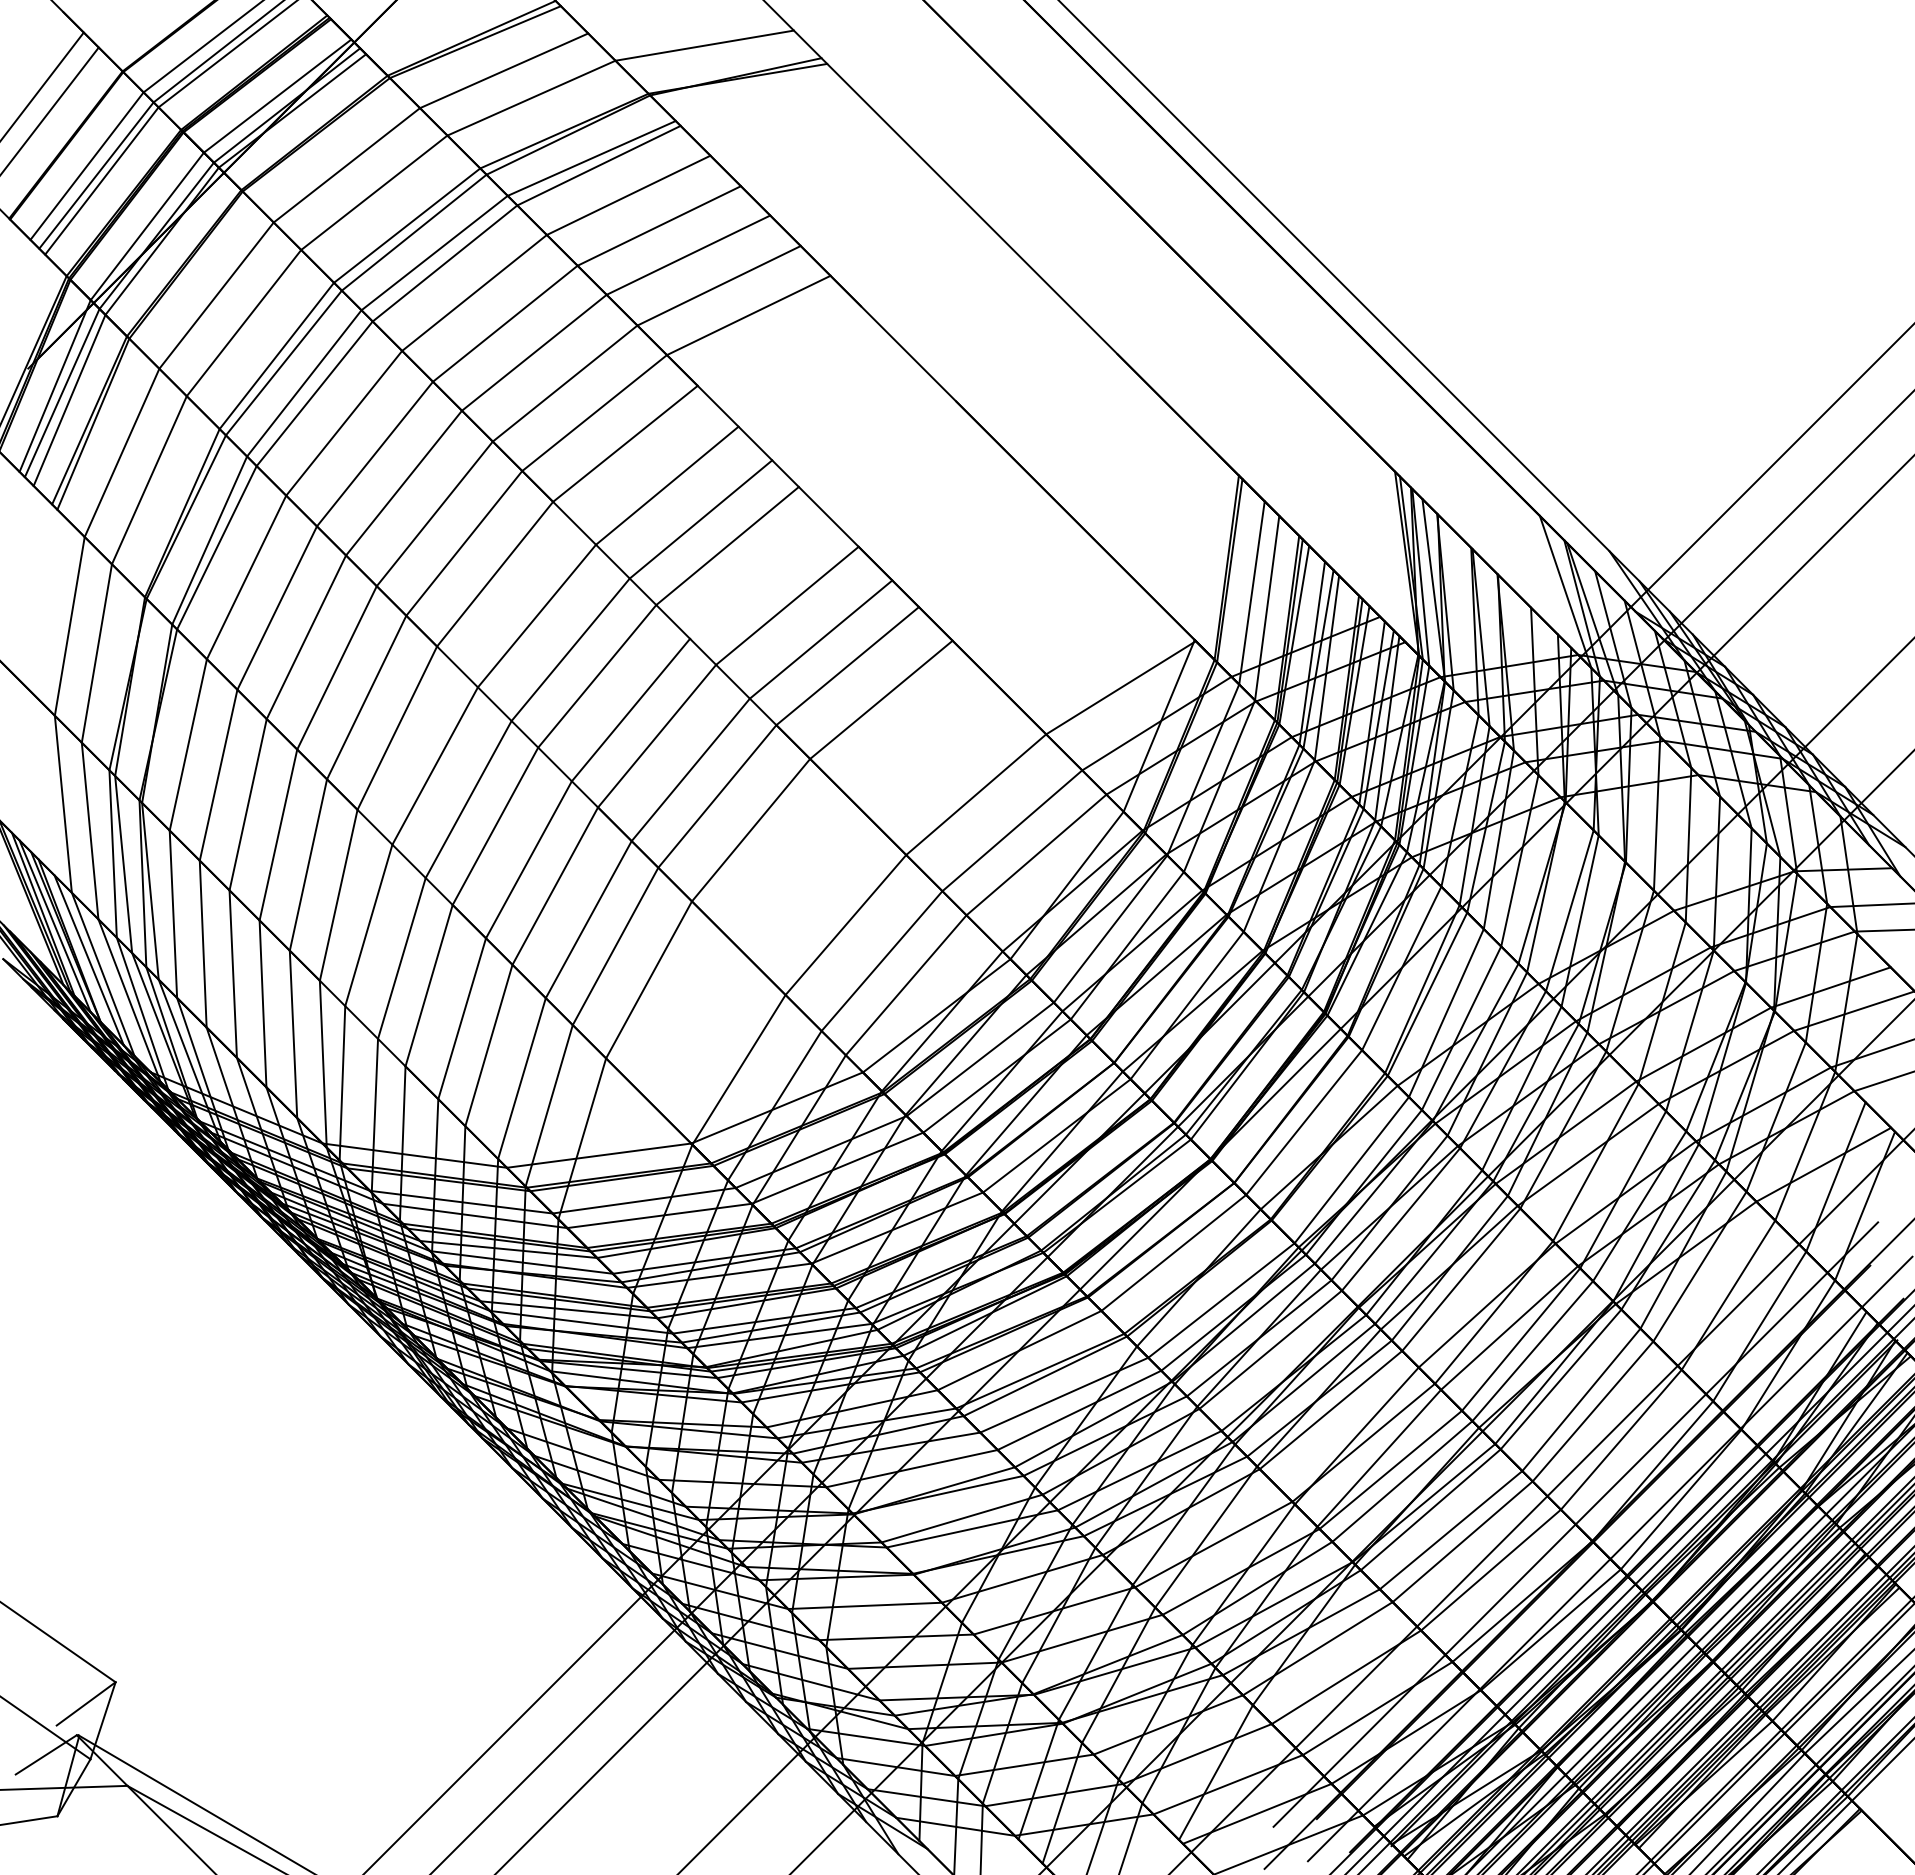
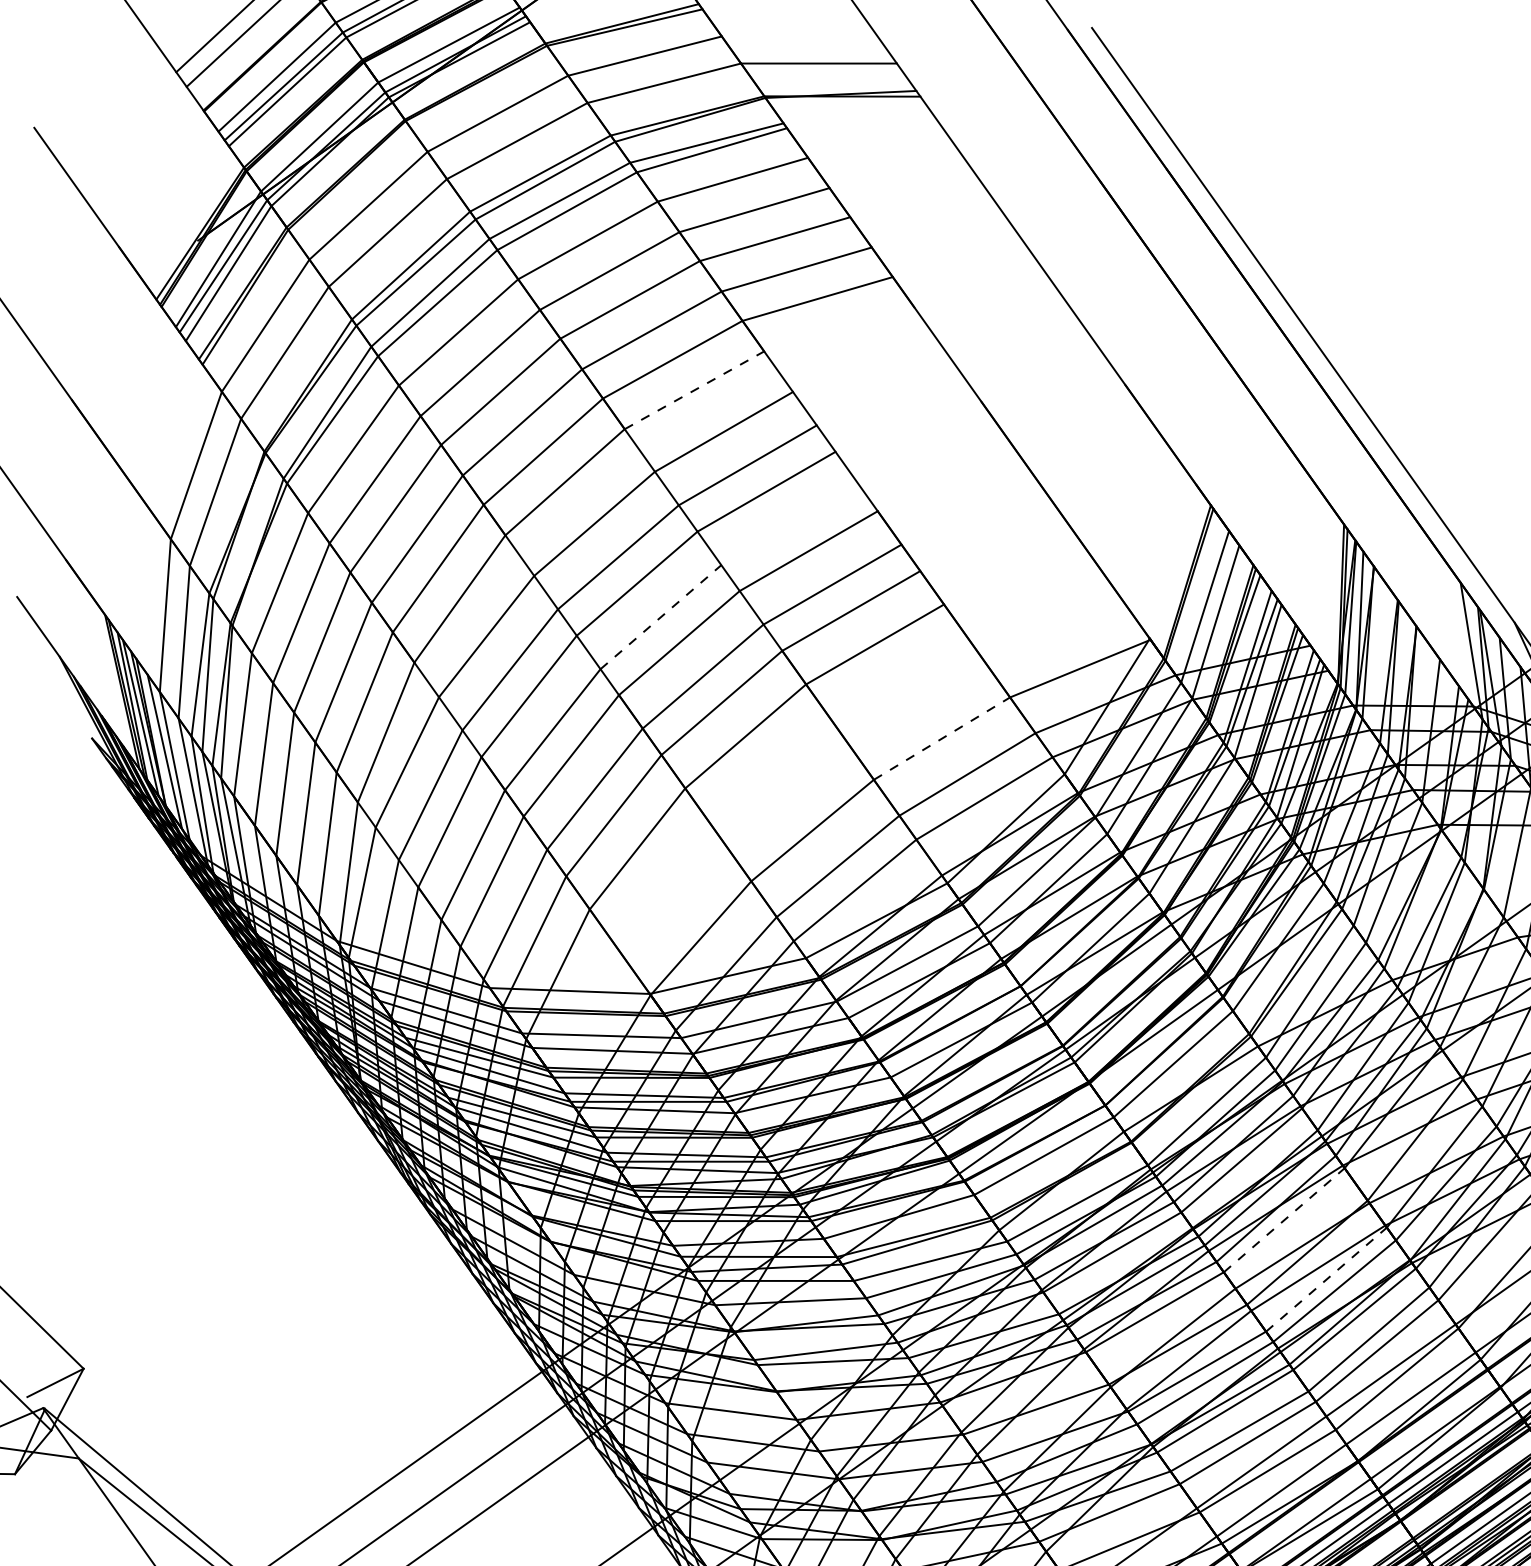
line: (625, 443) -> (694, 390), solid -> dashed
line: (630, 710) -> (660, 617), solid -> dashed
line: (976, 794) -> (942, 738), solid -> dashed
line: (1461, 1279) -> (1284, 1220), solid -> dashed
line: (1521, 1339) -> (1326, 1279), solid -> dashed

